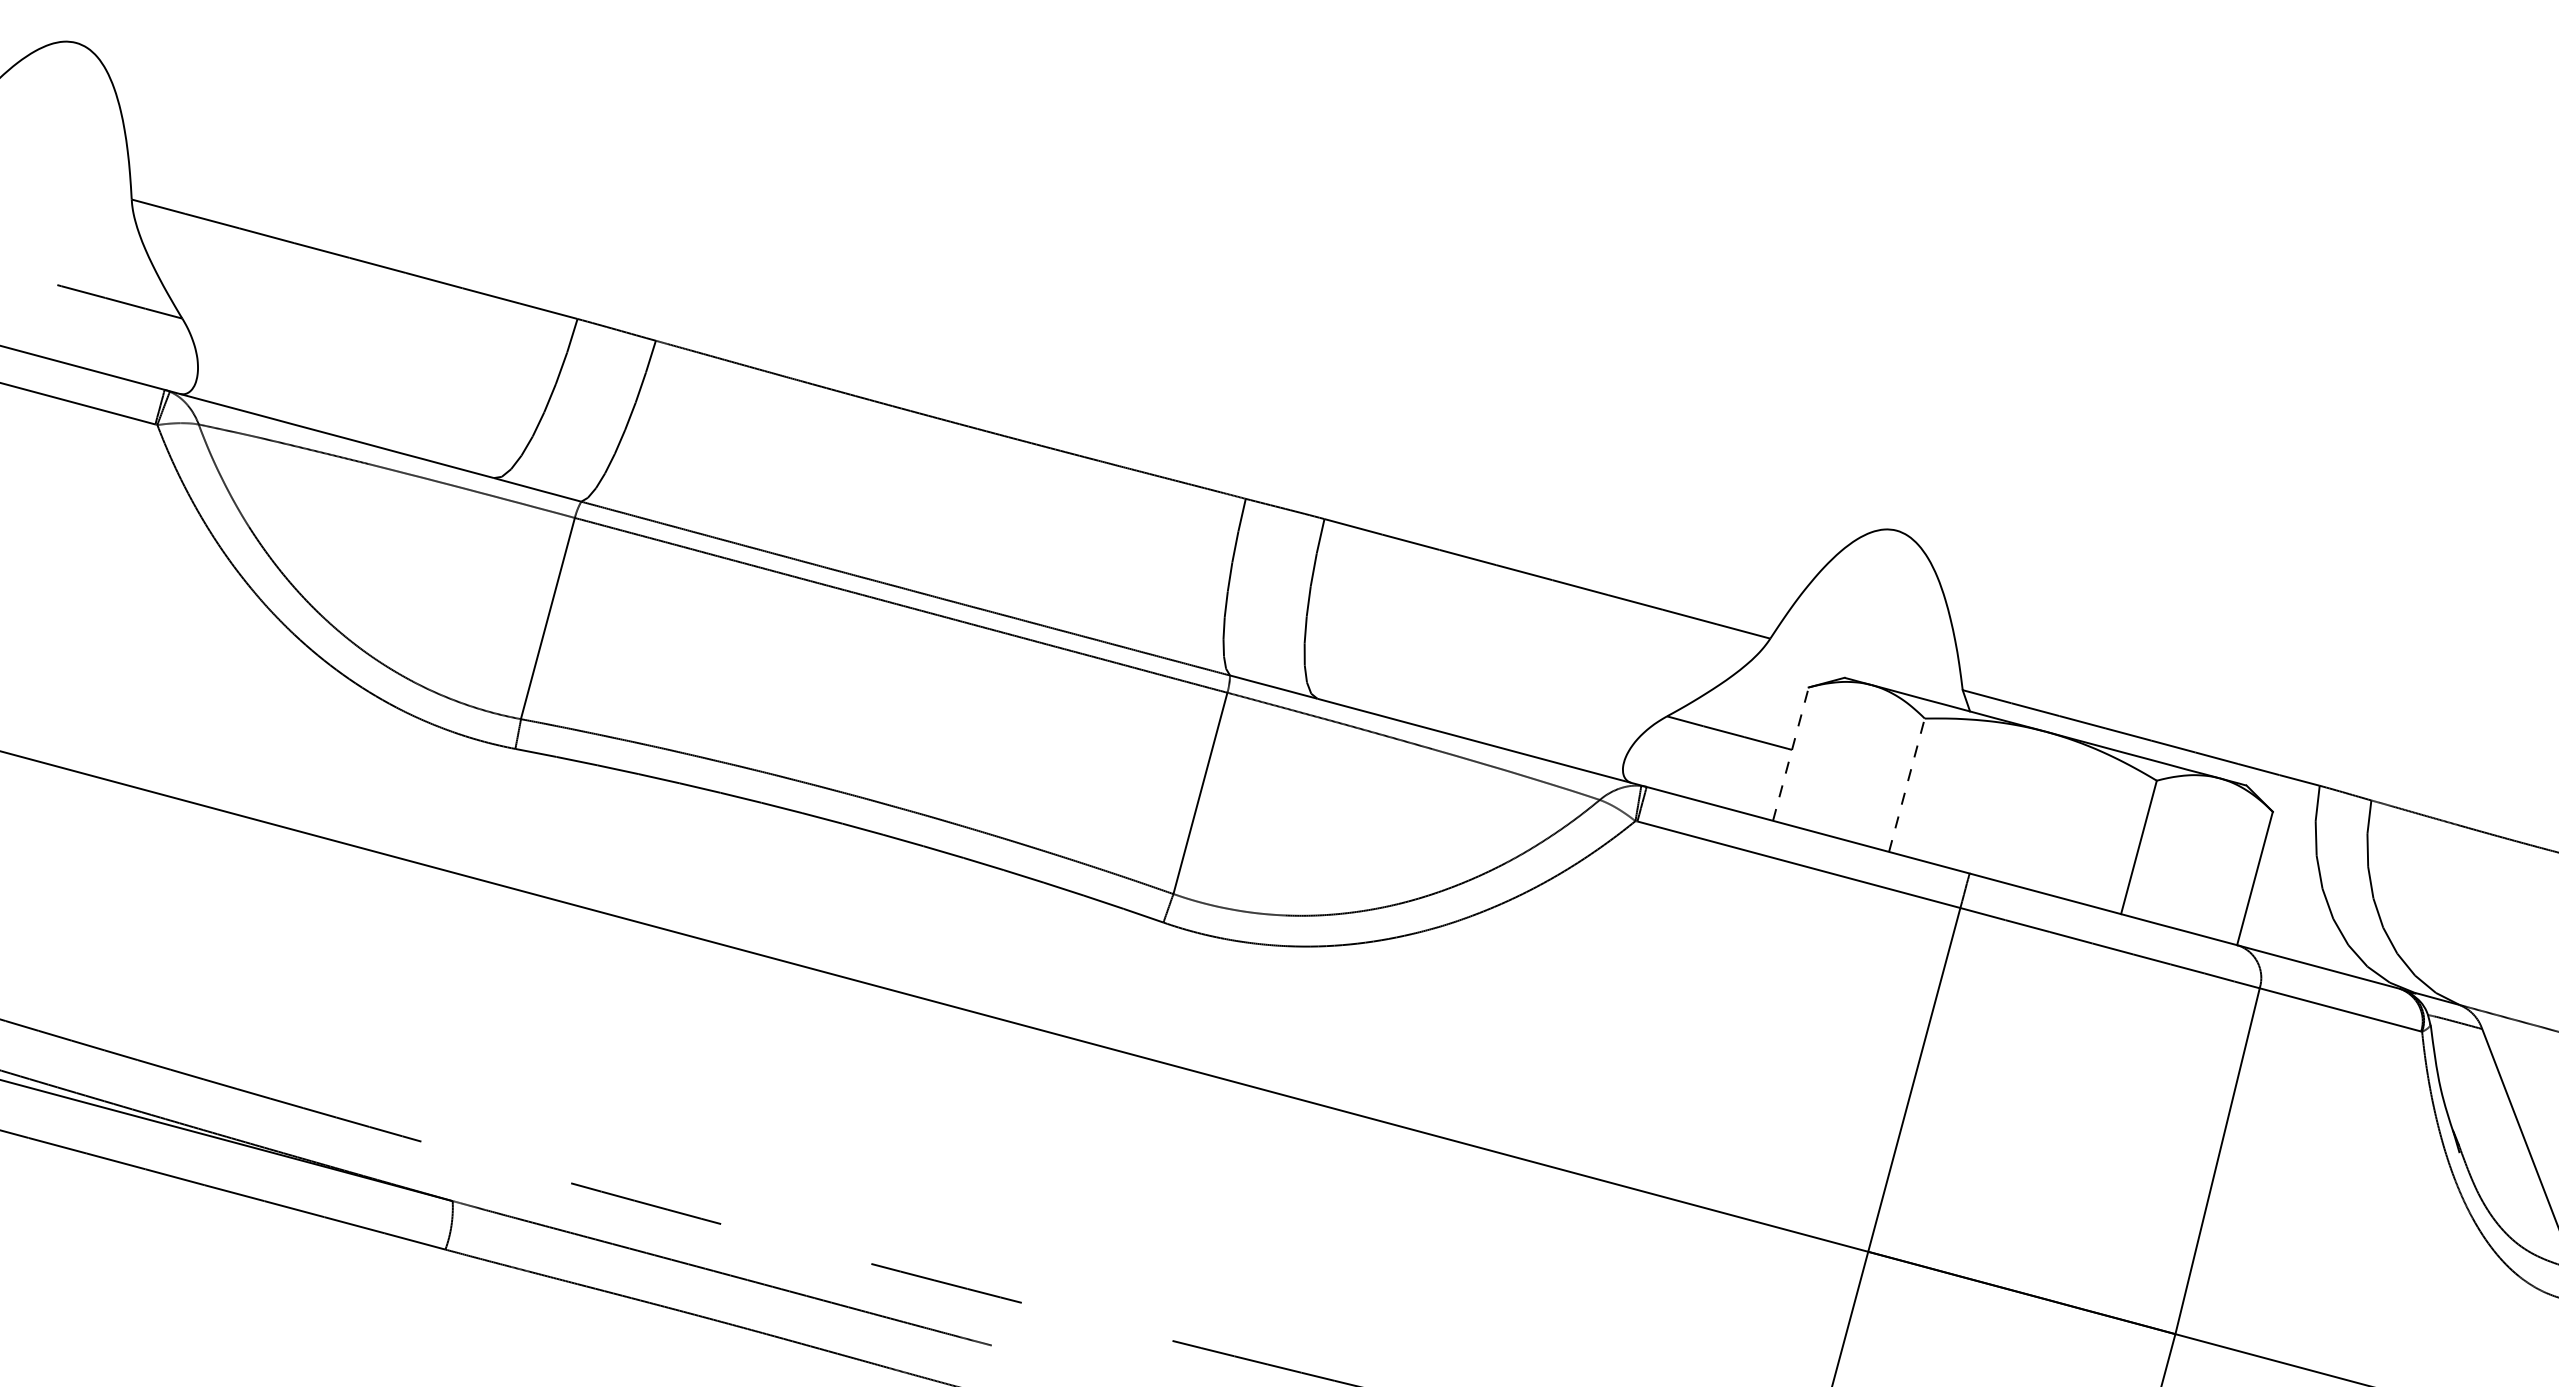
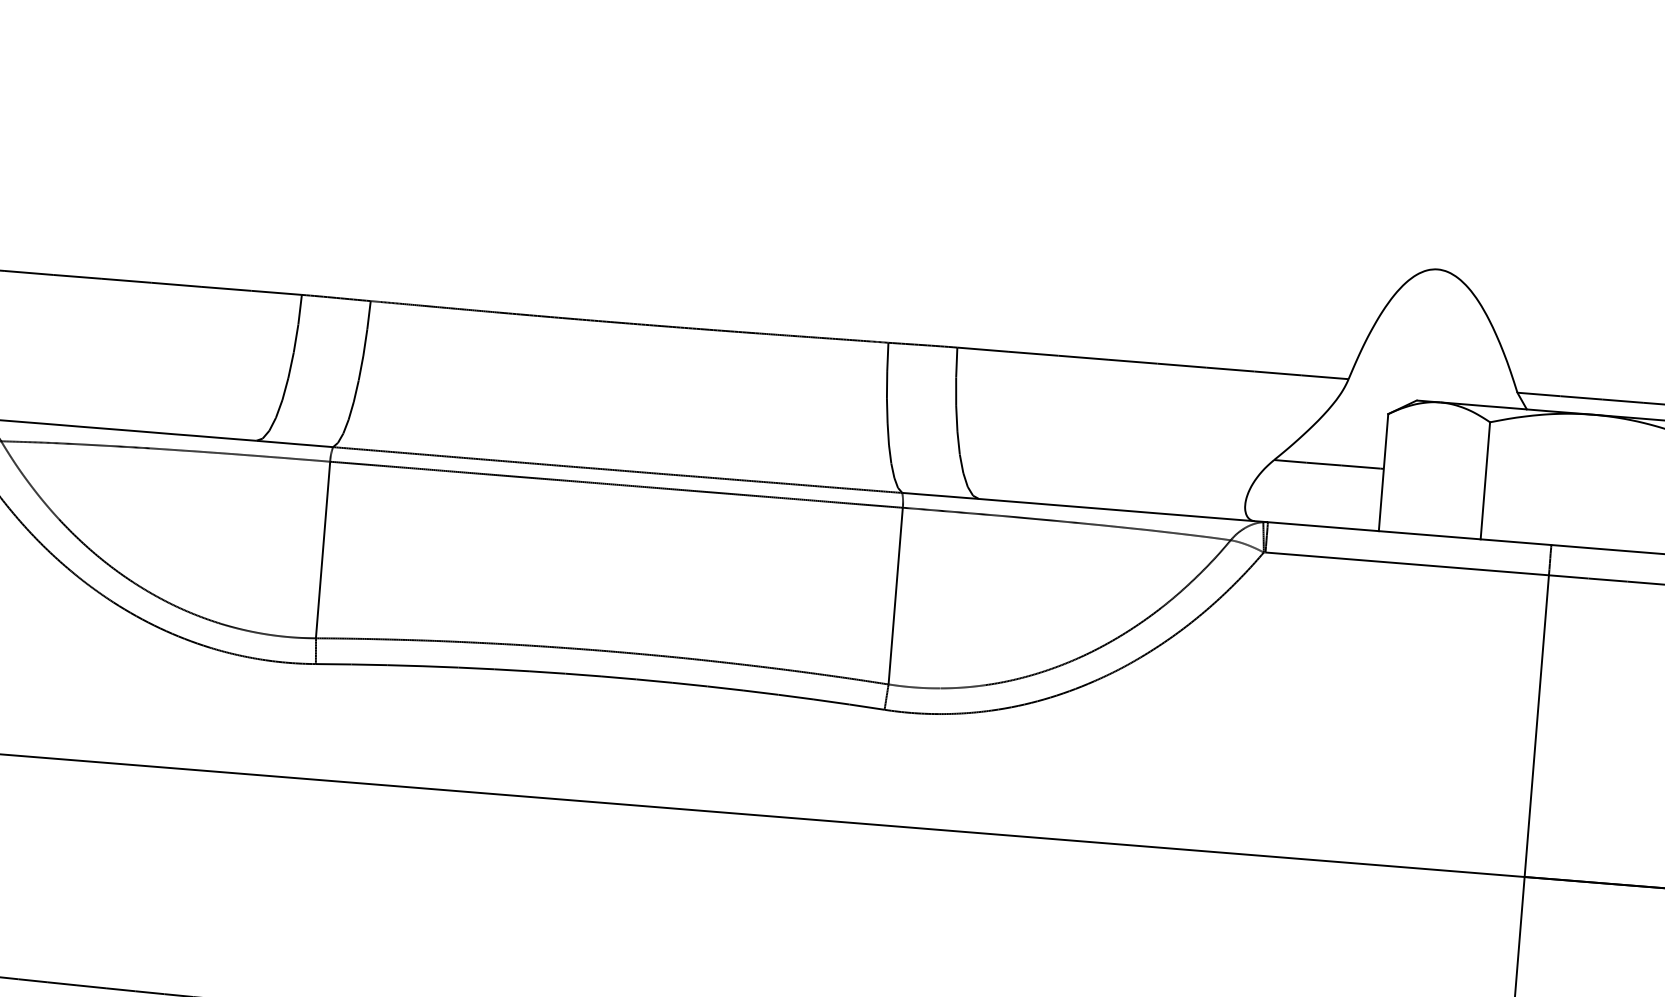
line: (1791, 753) -> (1383, 471), dashed -> solid
line: (1907, 784) -> (1485, 480), dashed -> solid

